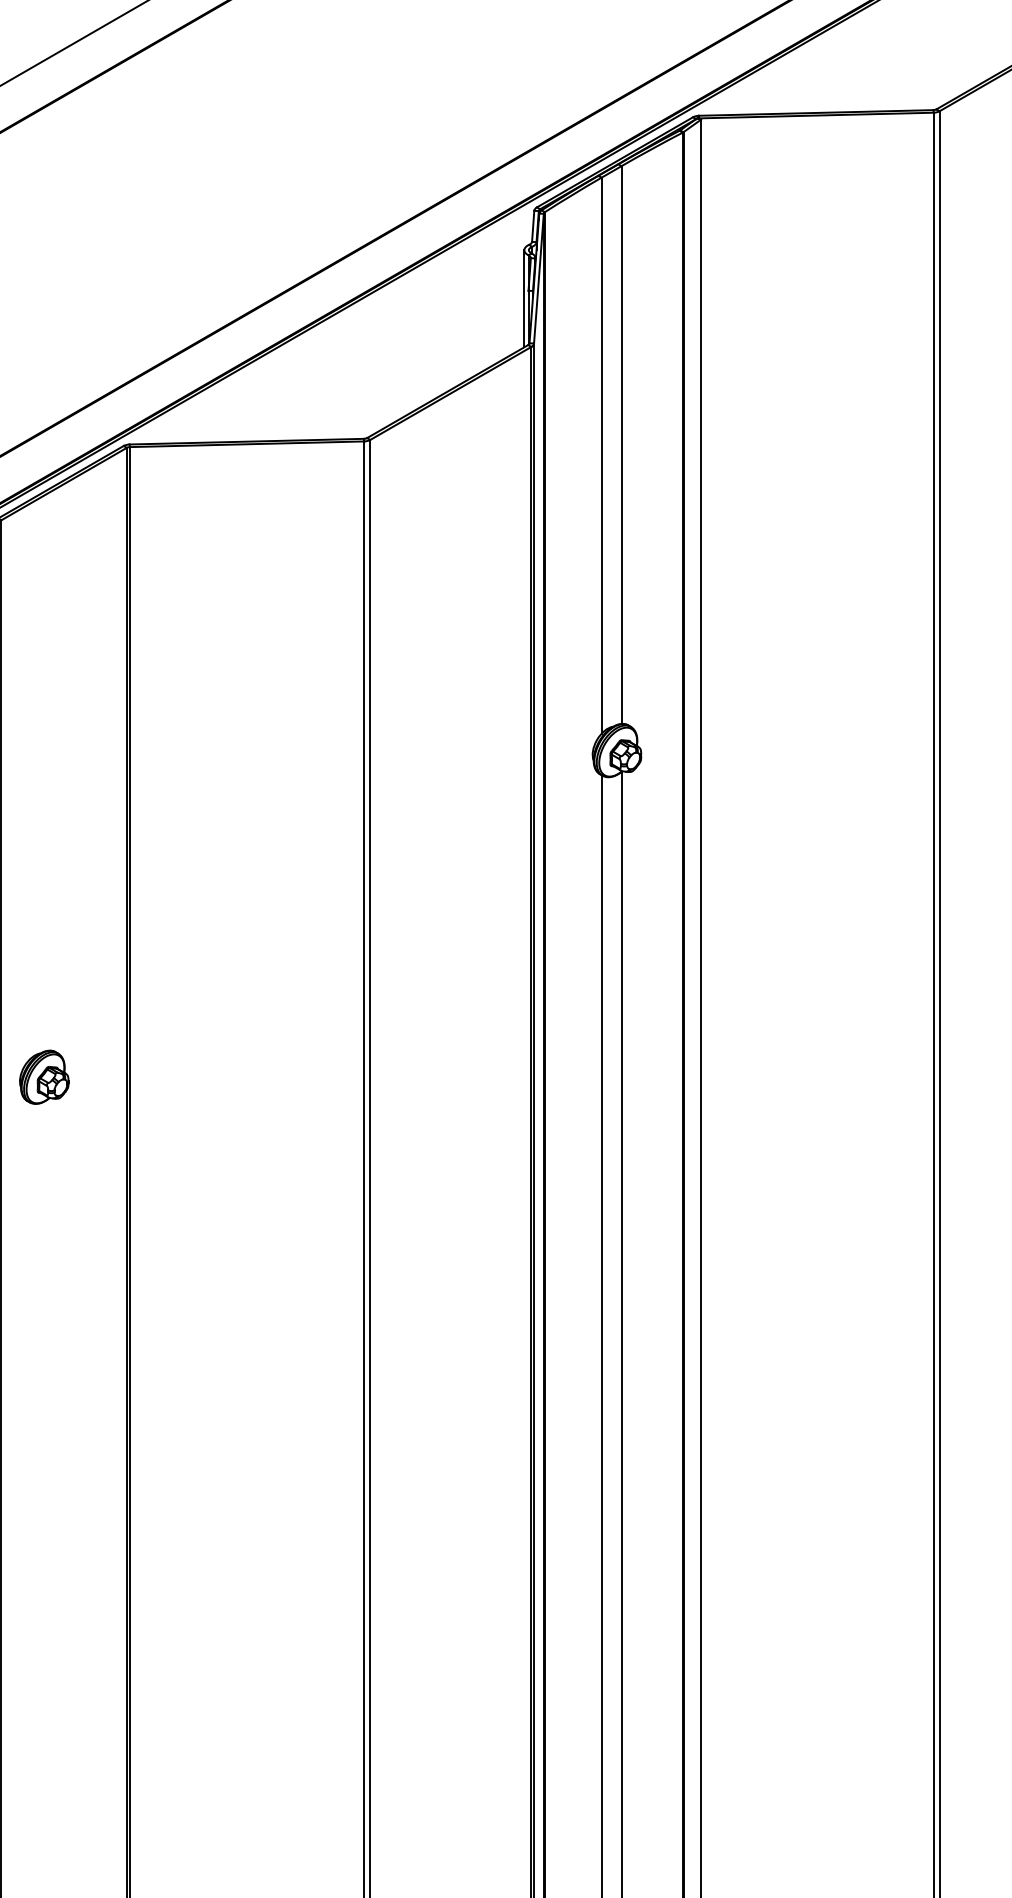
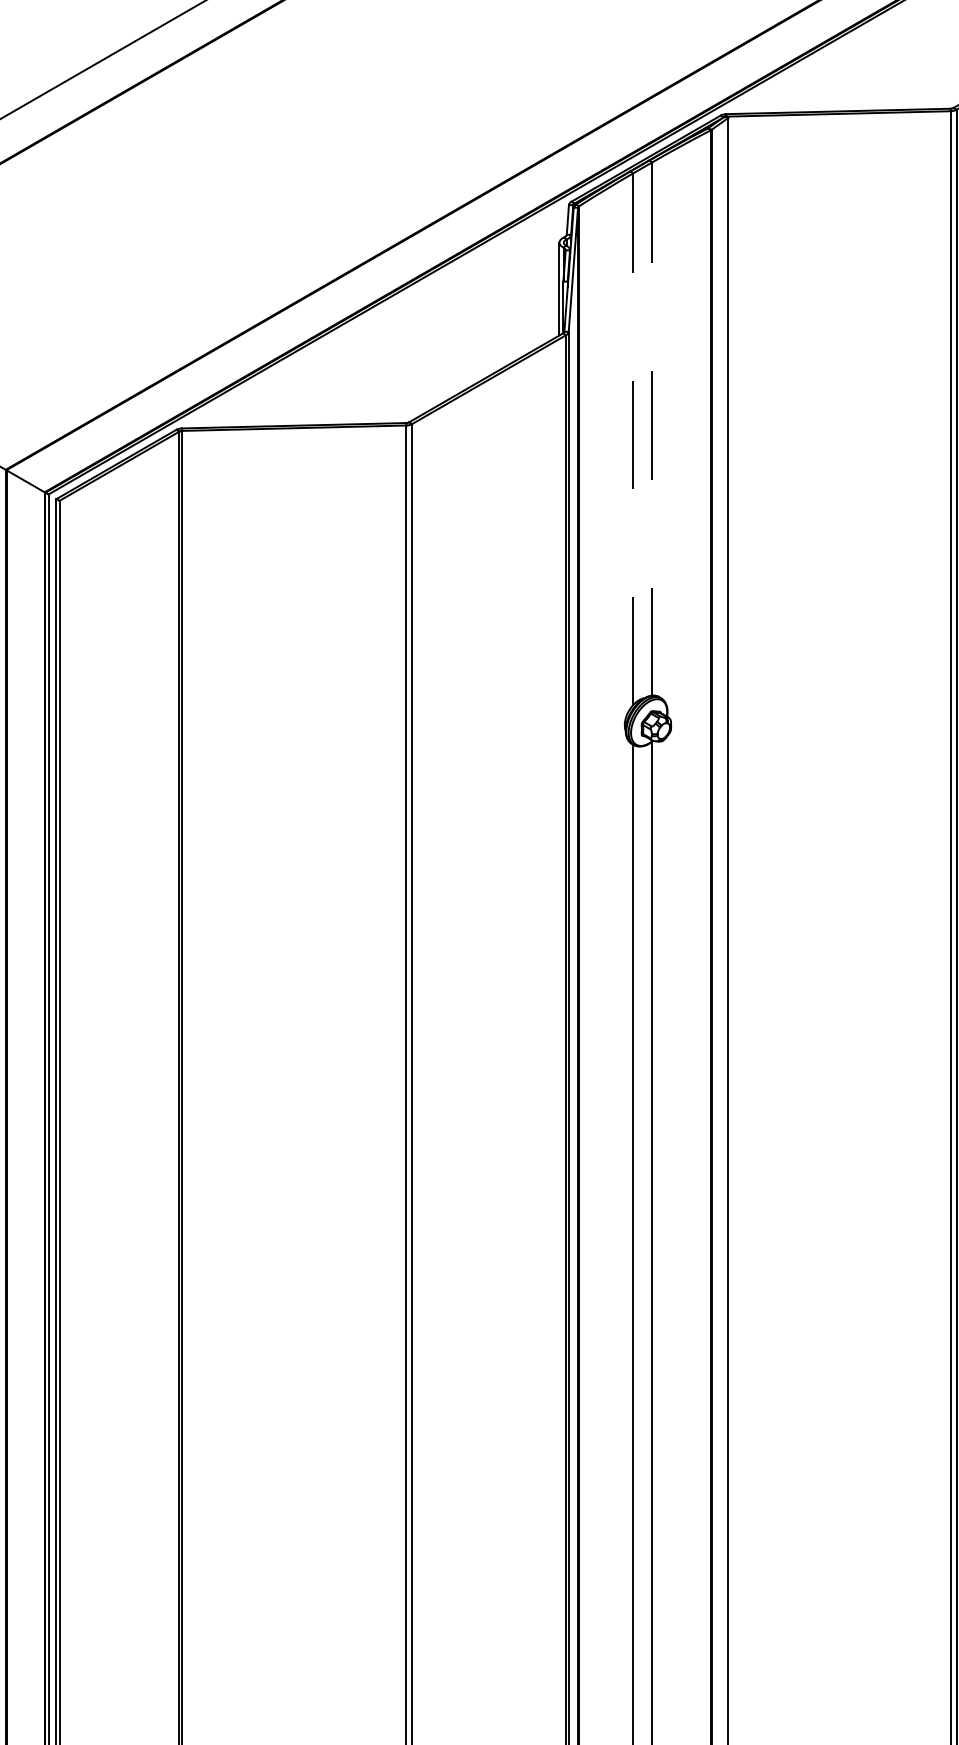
line: (621, 445) -> (652, 429), solid -> dashed
line: (601, 455) -> (633, 438), solid -> dashed
part: (44, 1076) -> (100, 1032), removed

